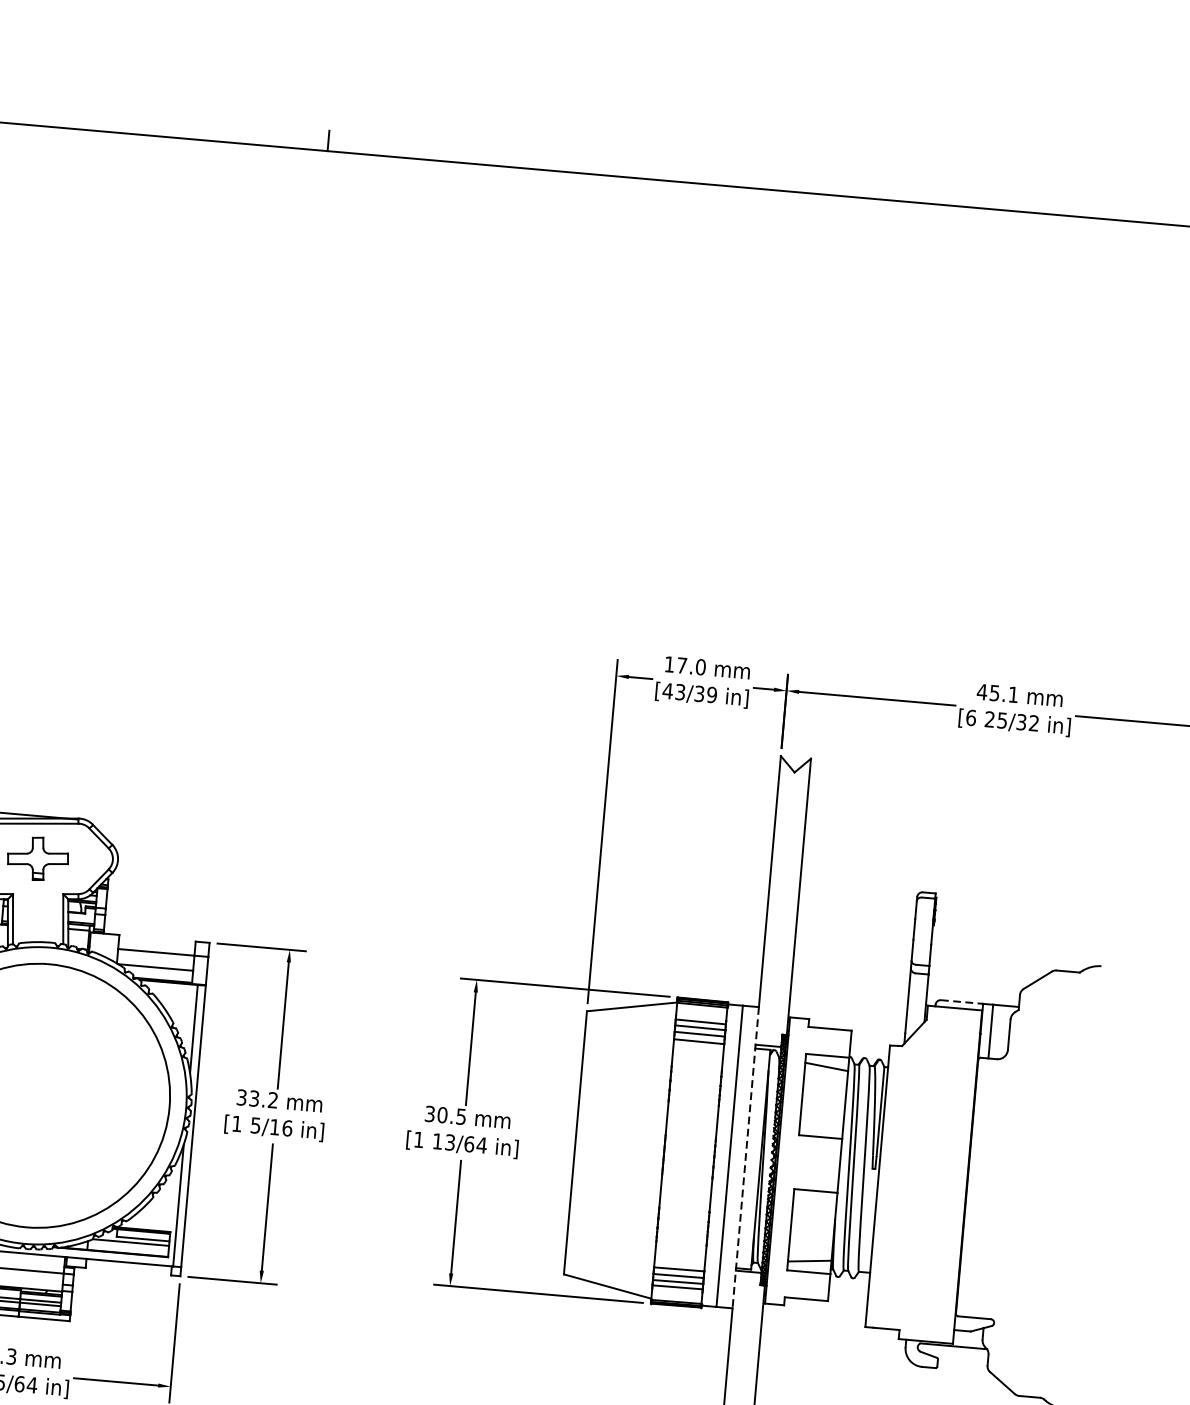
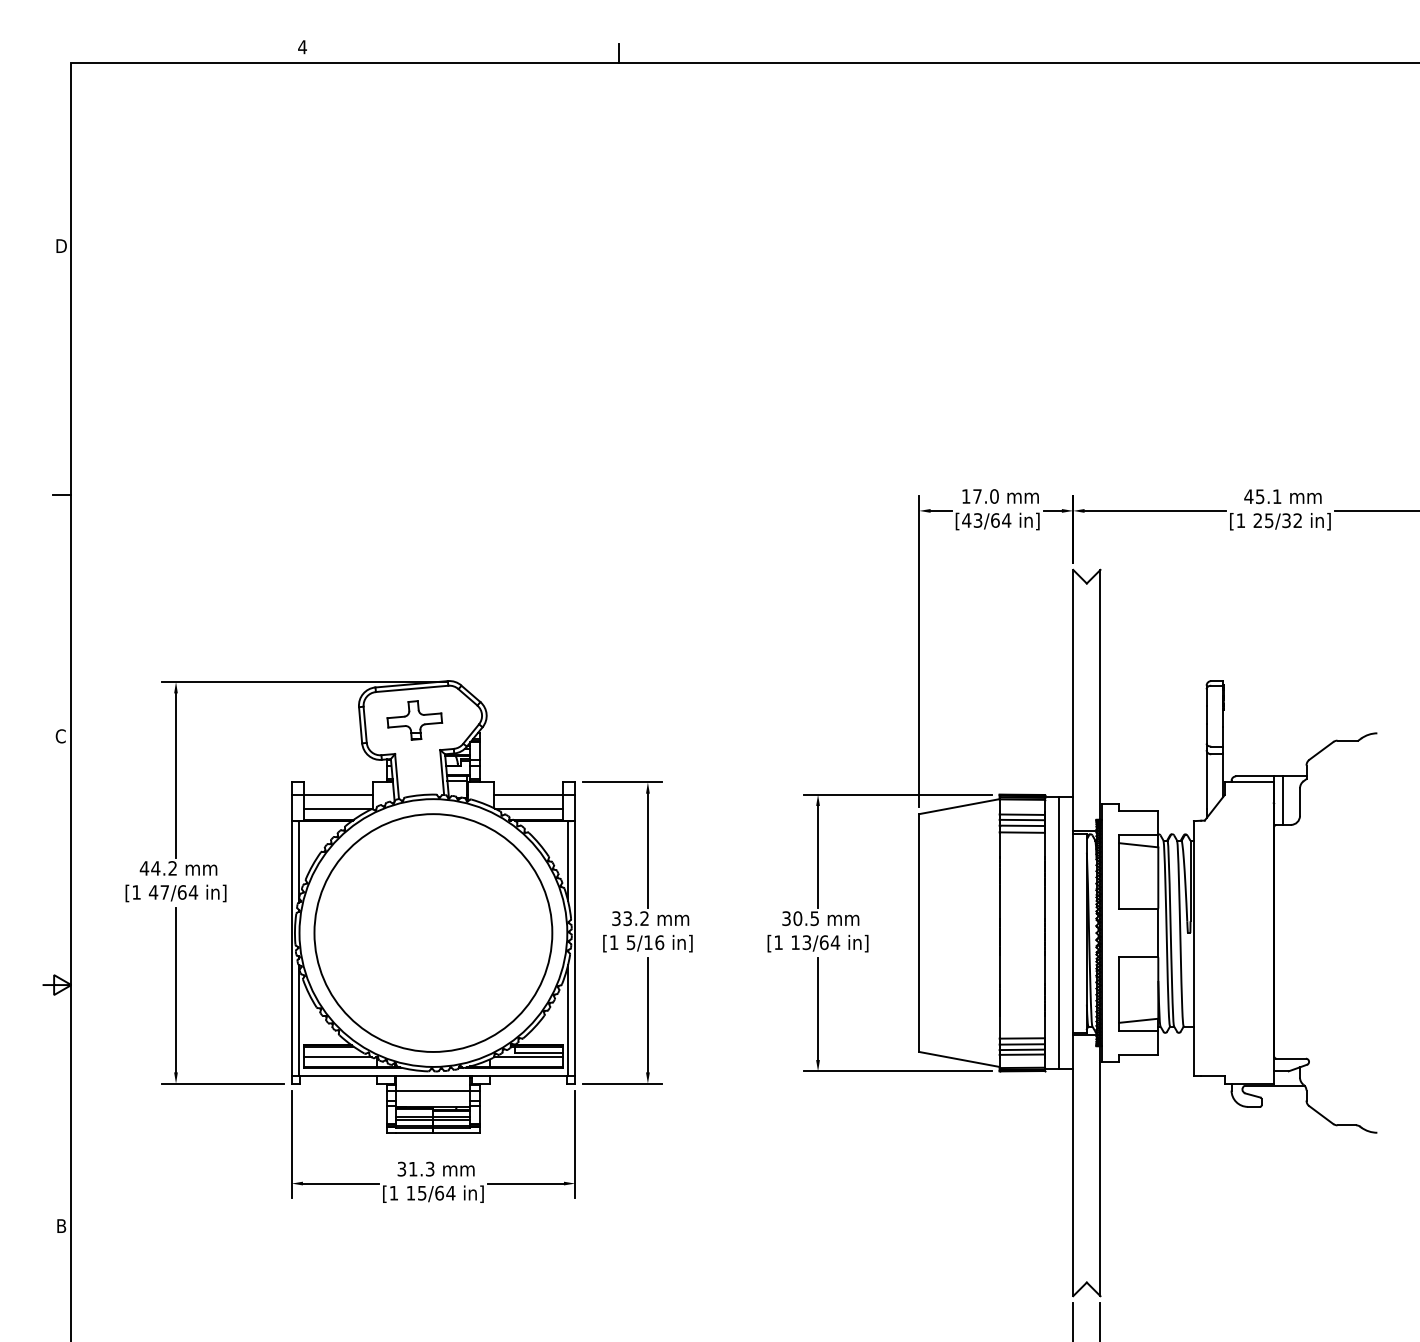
text: (706, 694) -> (1001, 520), [43/39 -> [43/64
text: (970, 717) -> (1240, 520), [6 -> [1
line: (962, 1002) -> (1255, 776), dashed -> solid
line: (746, 1158) -> (1073, 933), dashed -> solid

